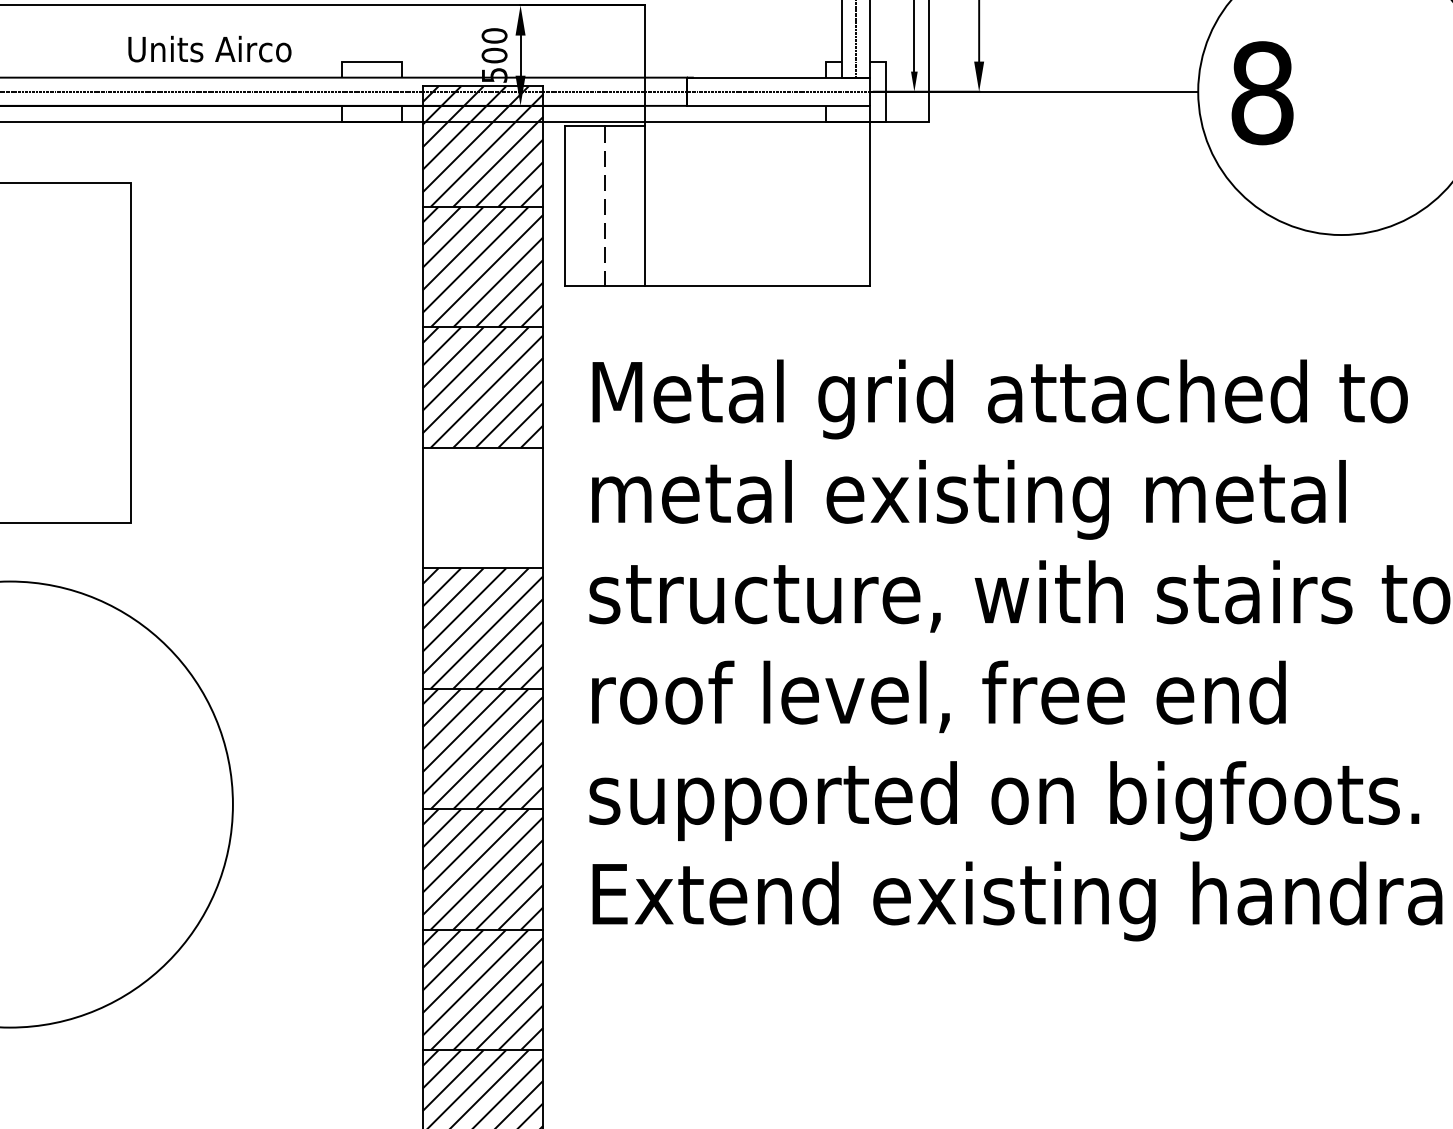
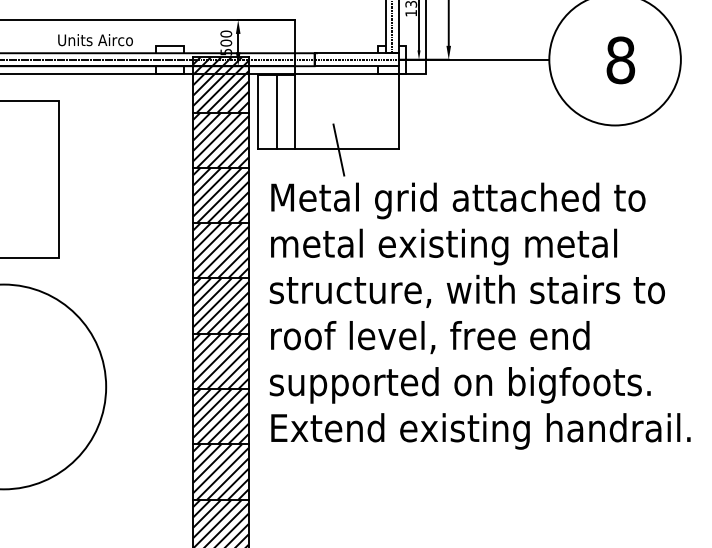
text: (1261, 93) -> (620, 60), moved
line: (603, 206) -> (276, 112), dashed -> solid
line: (739, 287) -> (338, 149), added
hatch: (481, 507) -> (220, 250), added

